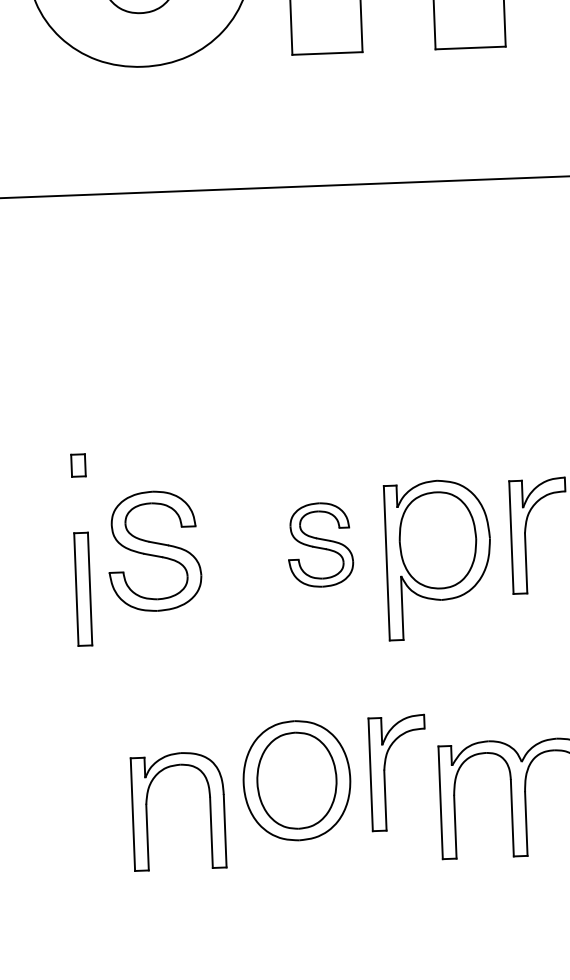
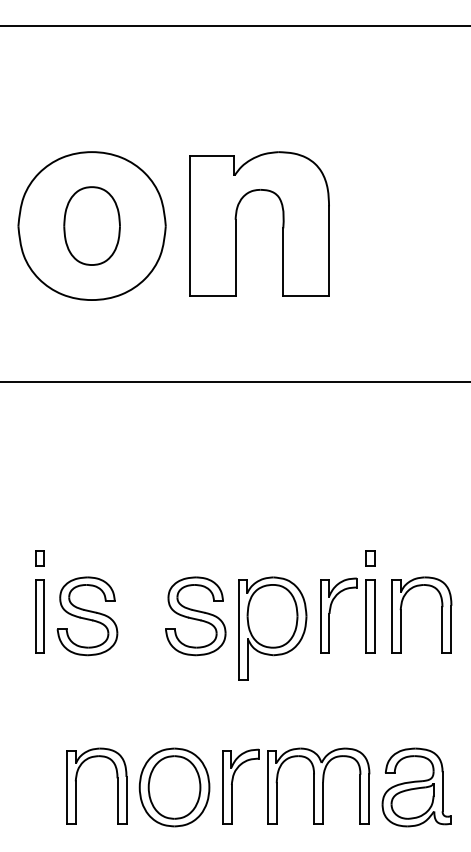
part: (319, 545) -> (195, 616), size x1.43
part: (82, 589) -> (39, 616), moved
part: (385, 772) -> (232, 786), moved
part: (296, 780) -> (174, 787), moved

